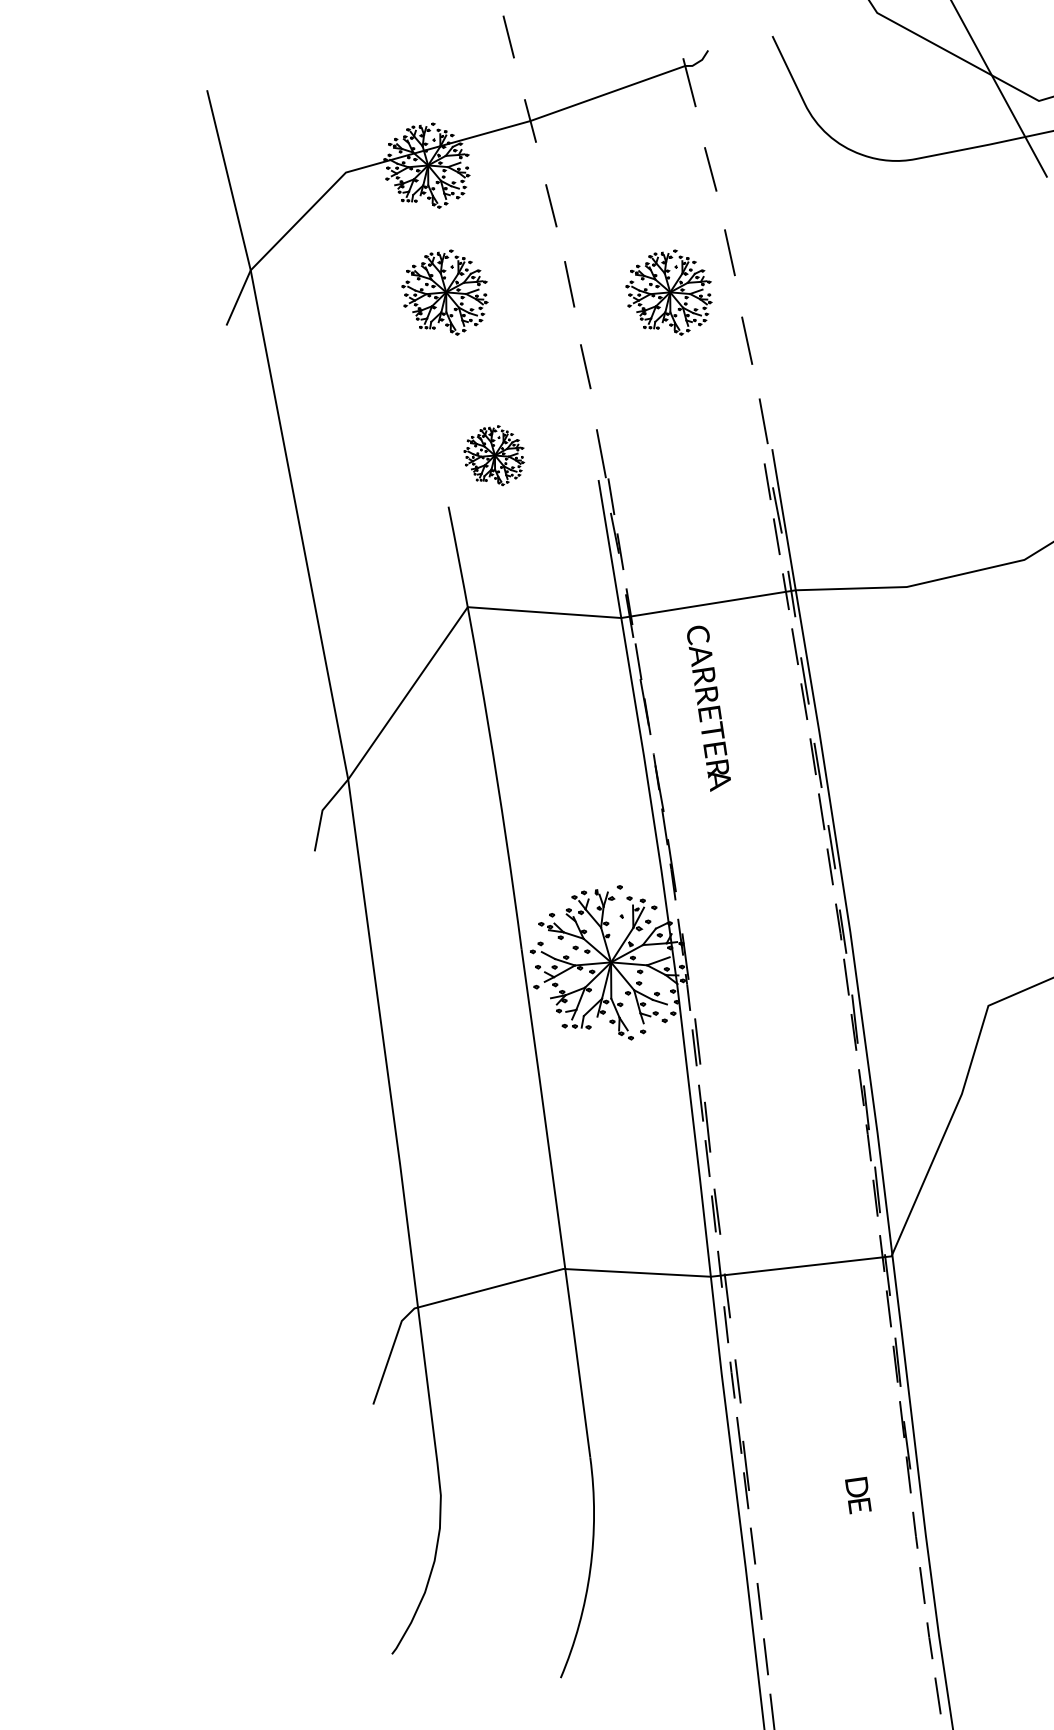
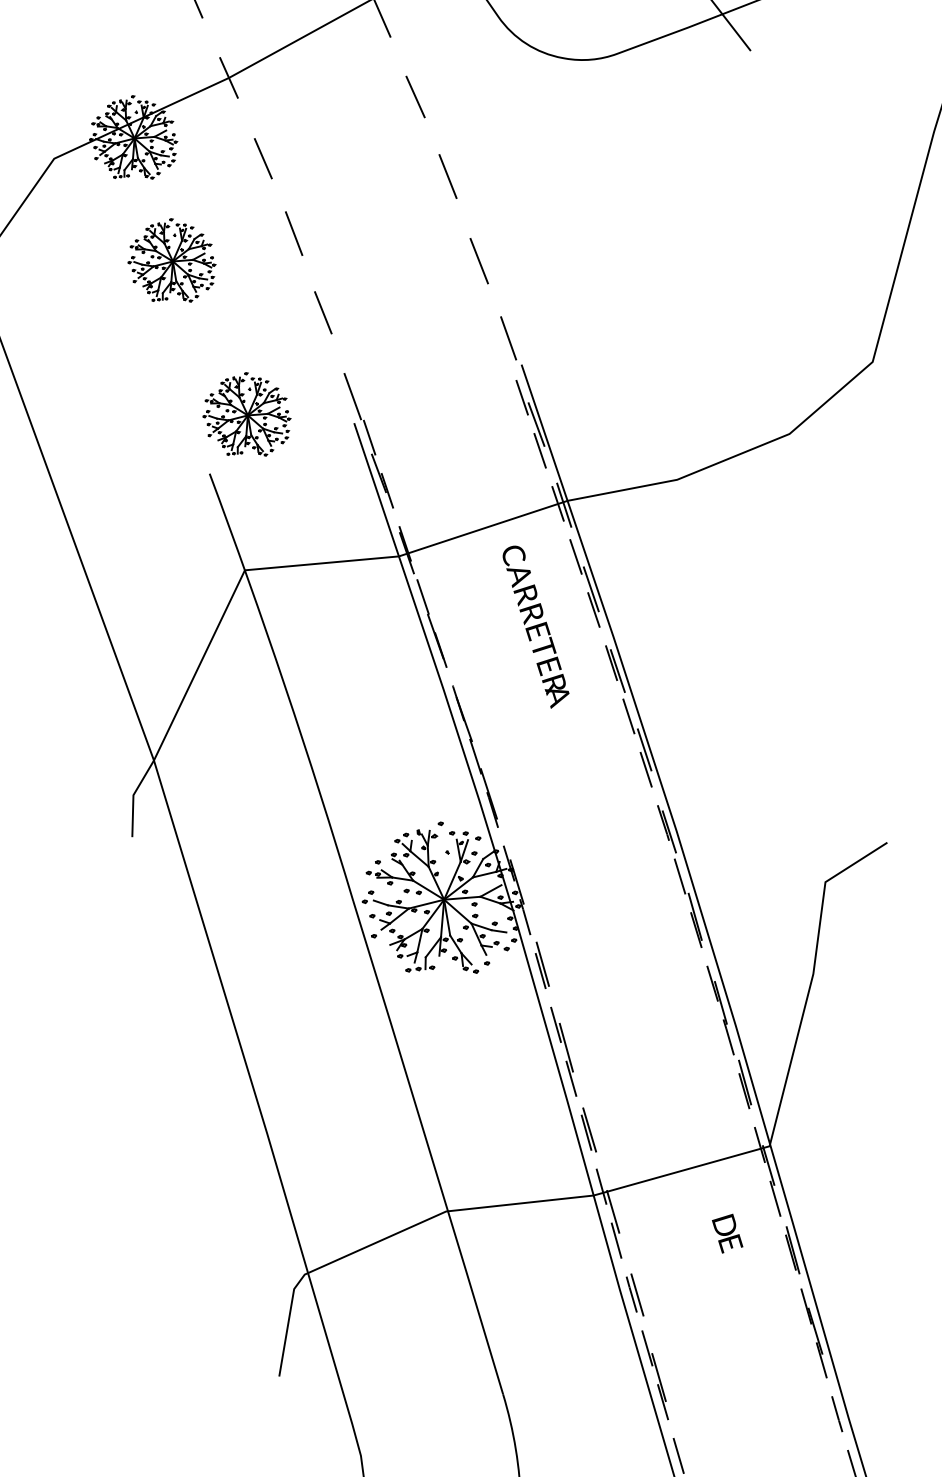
part: (668, 292) -> (393, 225), removed
part: (493, 455) -> (246, 415), size x1.43
text: (708, 708) -> (535, 626), moved
text: (858, 1495) -> (727, 1233), moved

